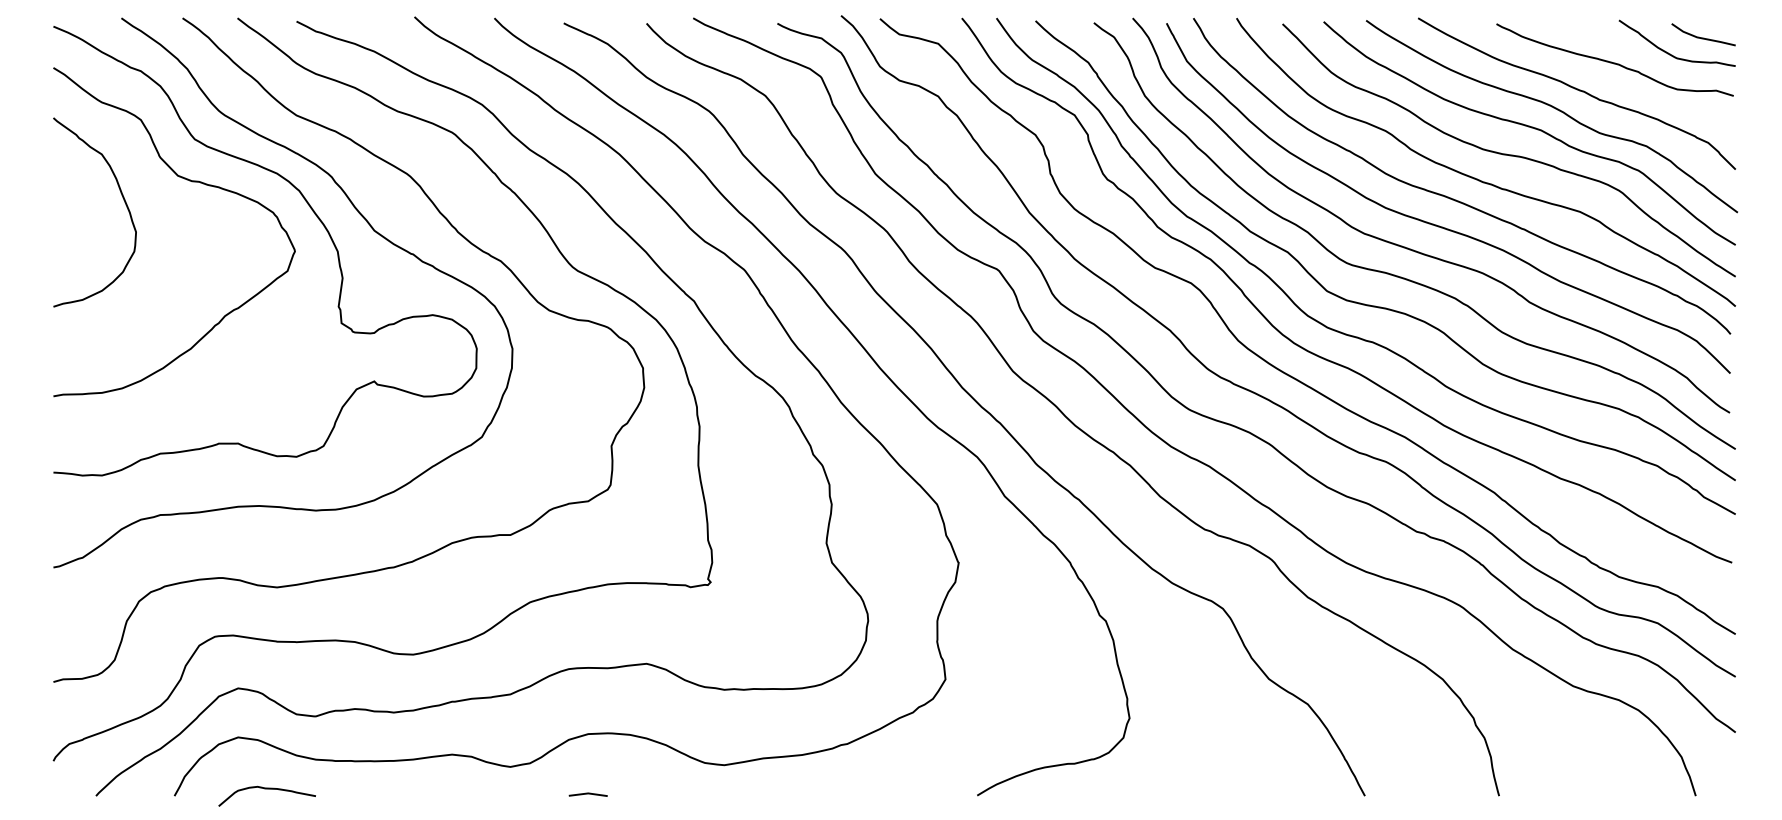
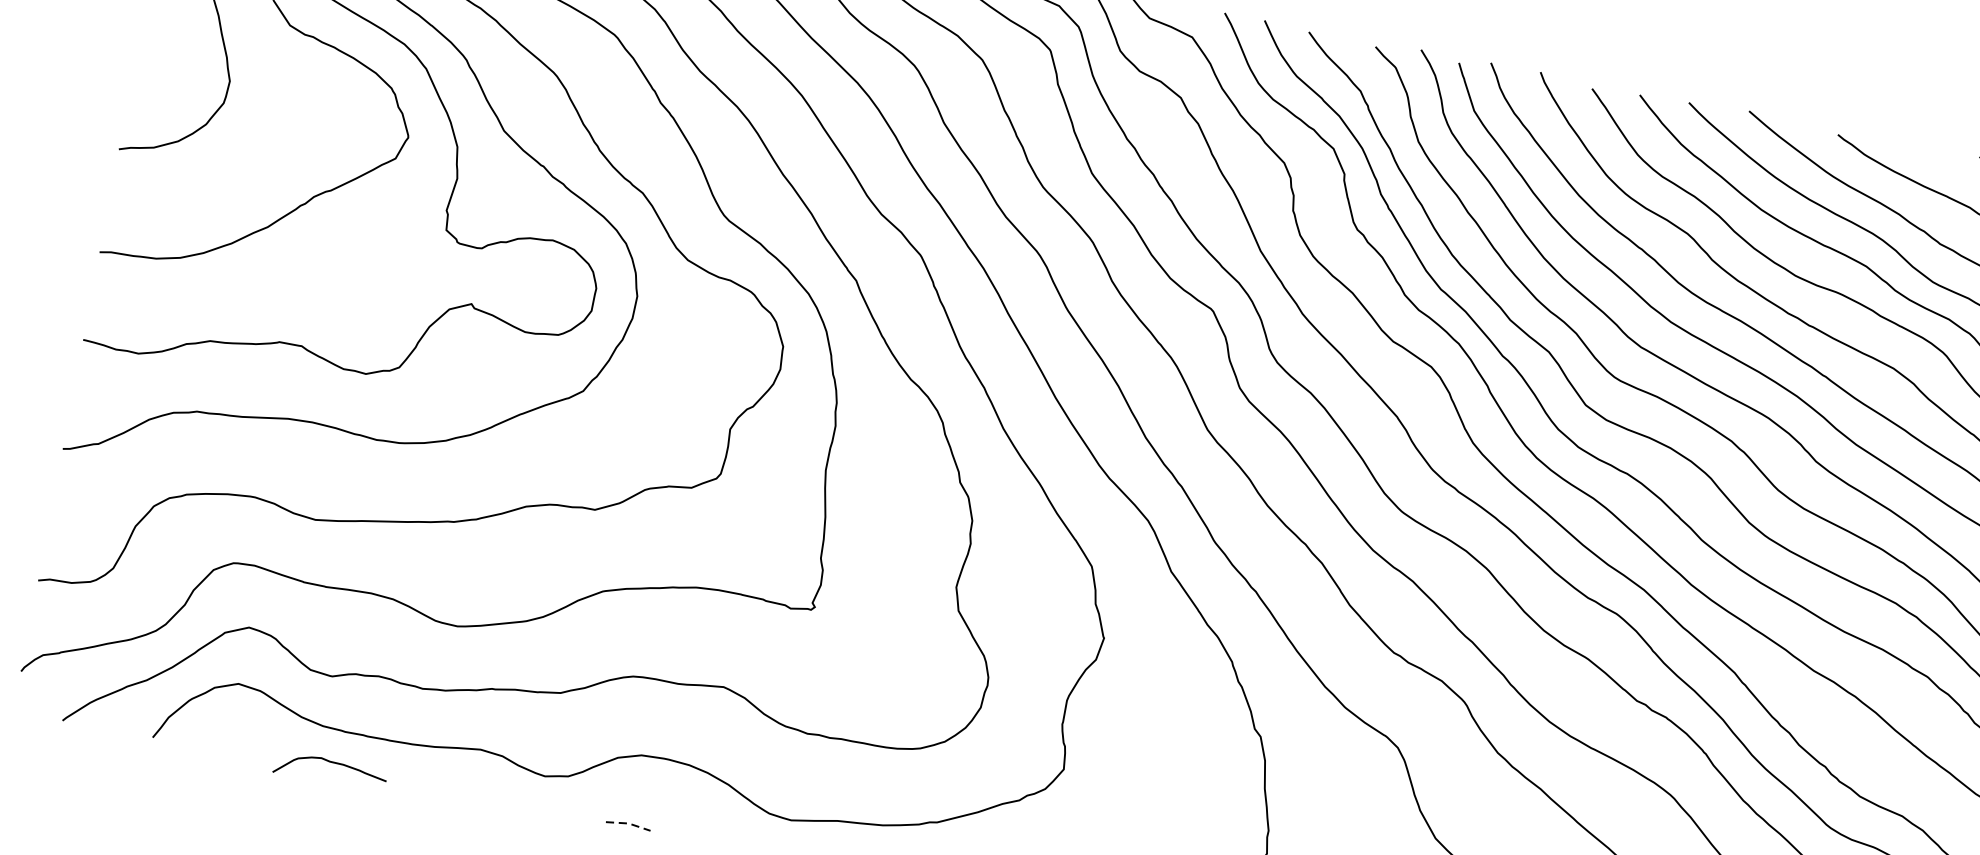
curve: (266, 789) -> (331, 763), moved
line: (588, 793) -> (629, 823), solid -> dashed

